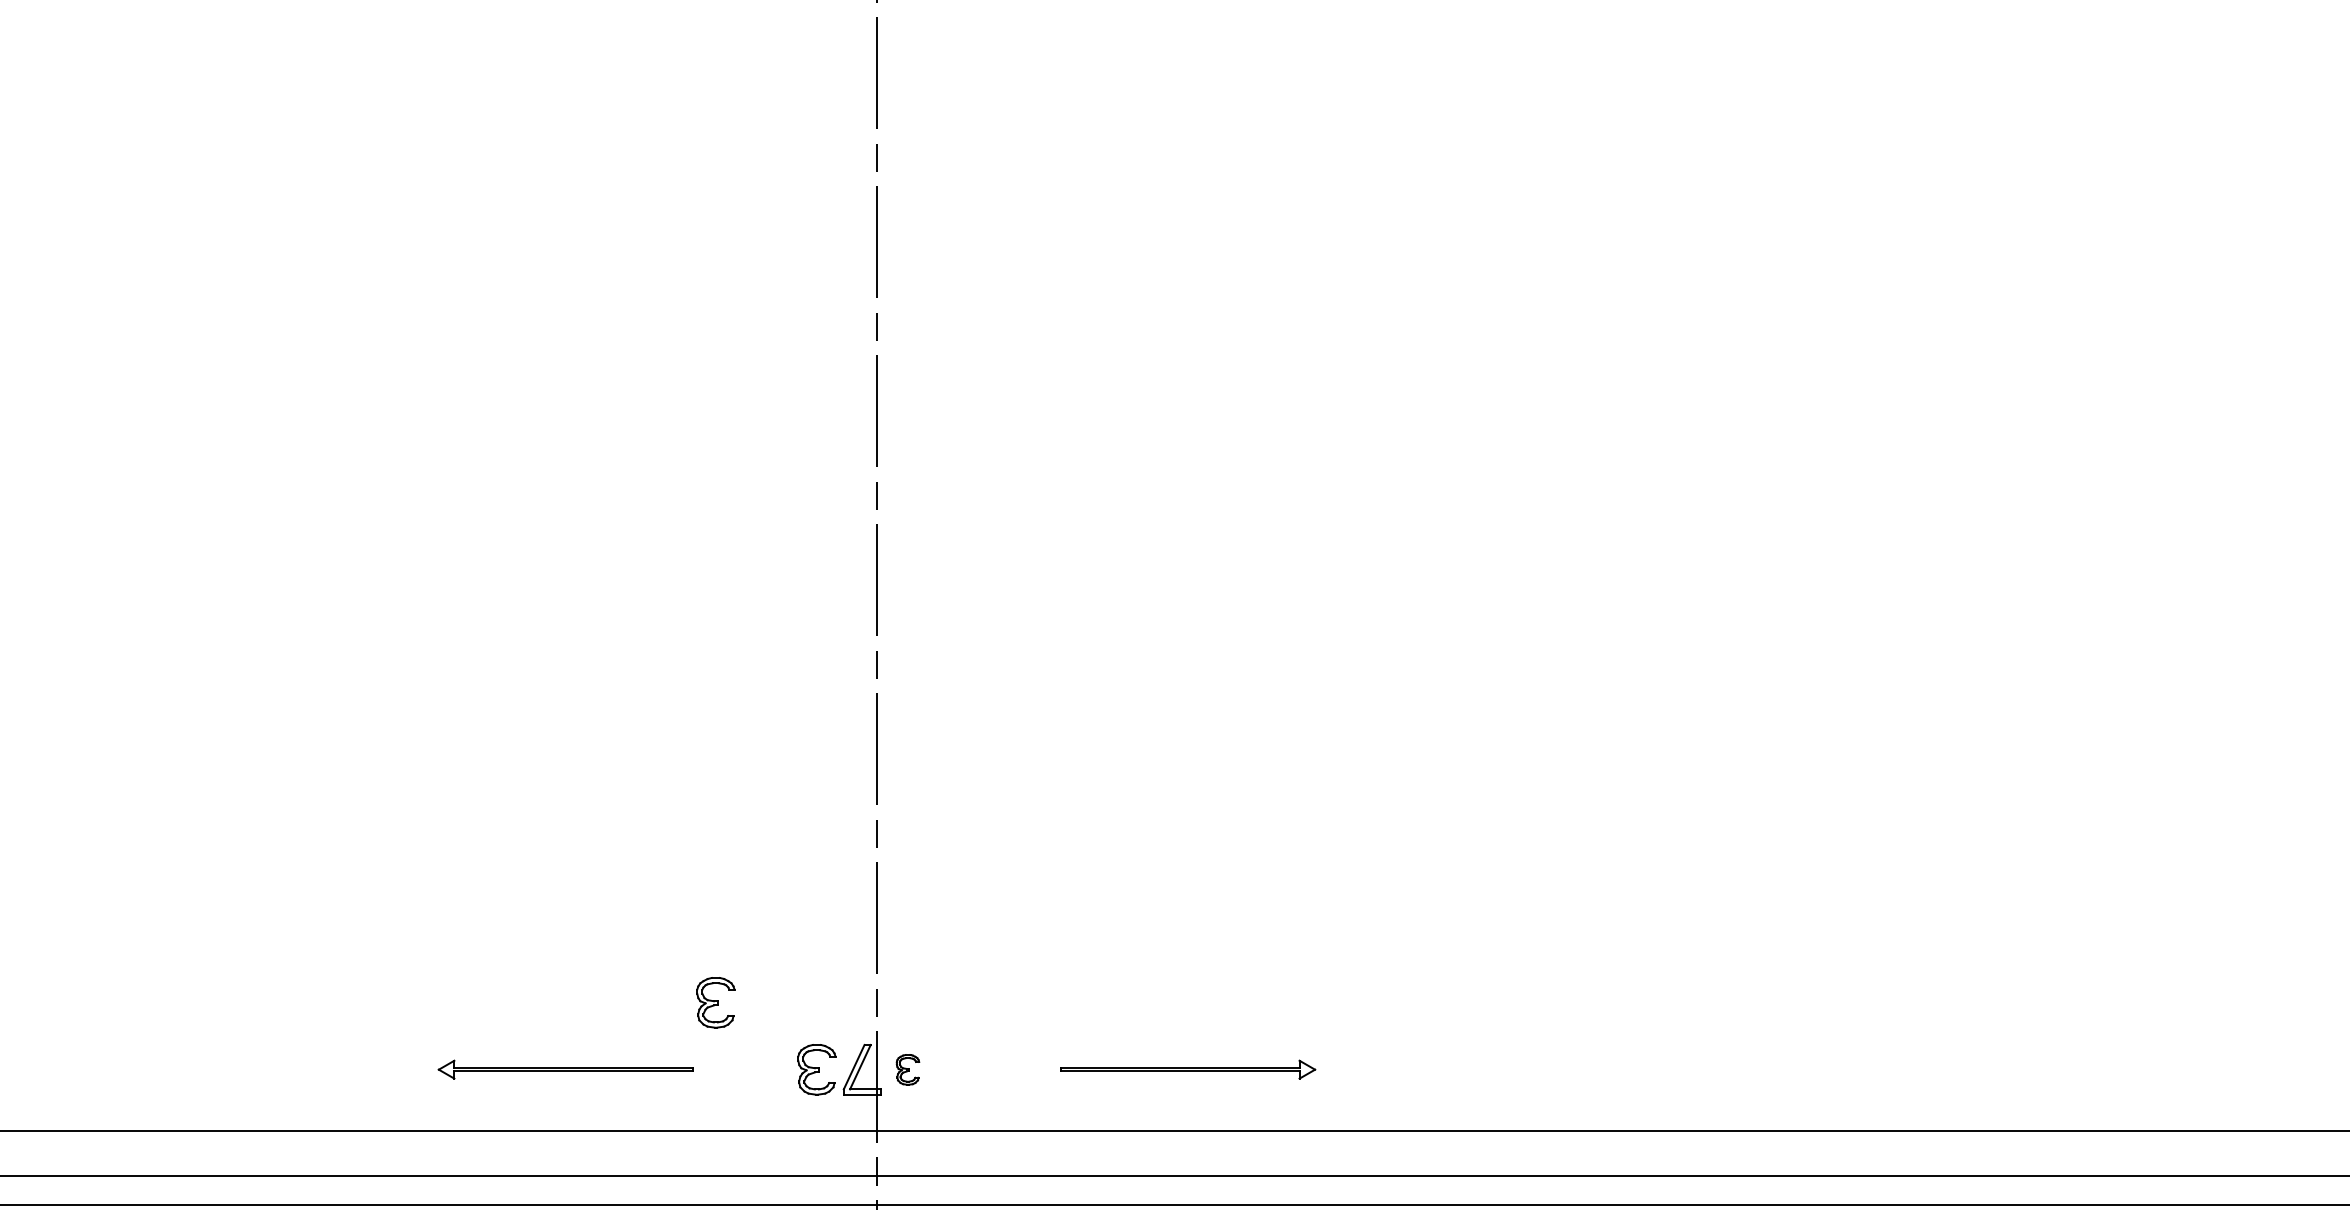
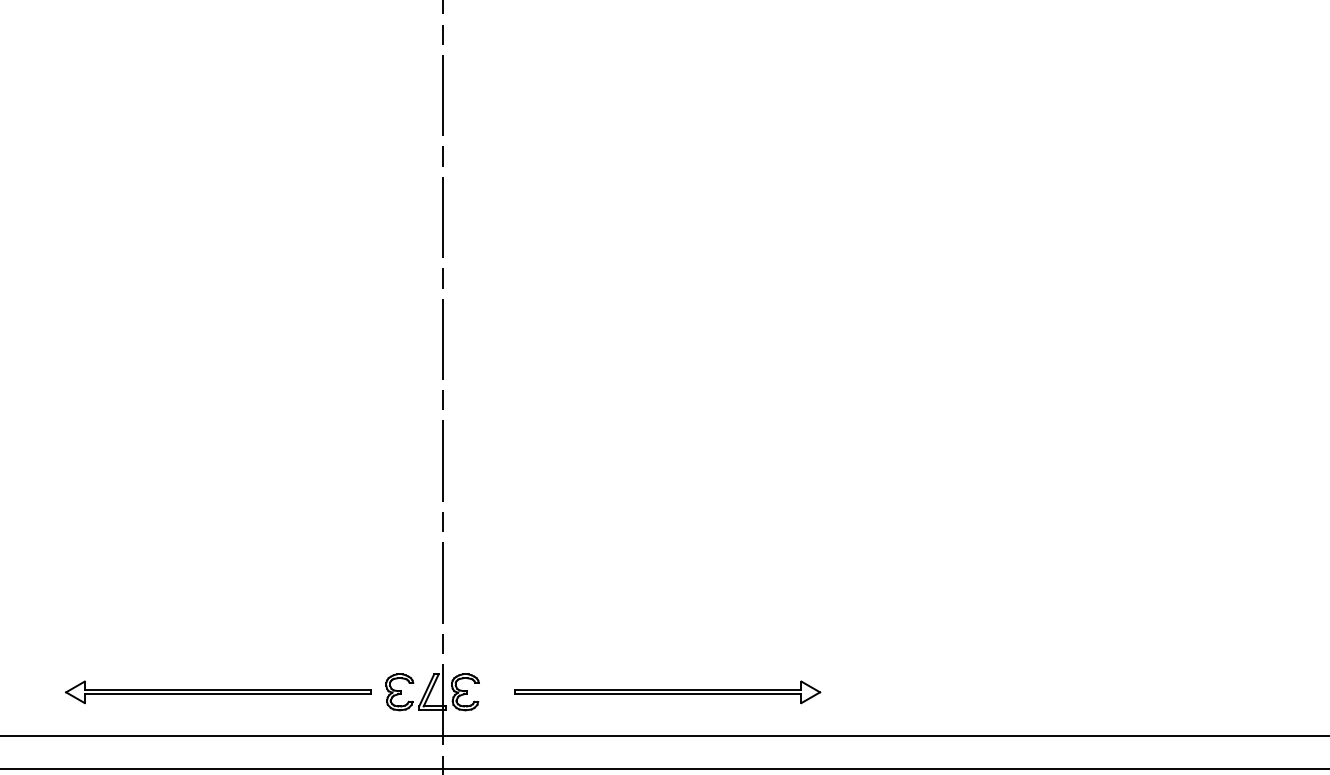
part: (715, 1002) -> (326, 643), removed
part: (565, 1069) -> (218, 692), size x1.67
part: (907, 1069) -> (465, 692), size x1.67
part: (1187, 1069) -> (667, 692), size x1.67

